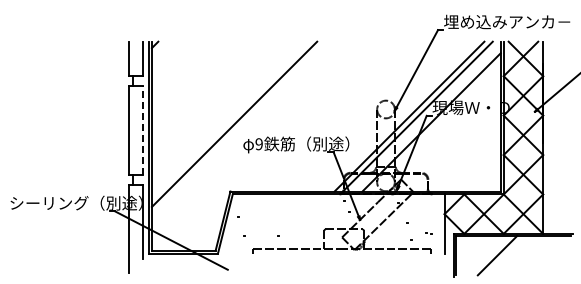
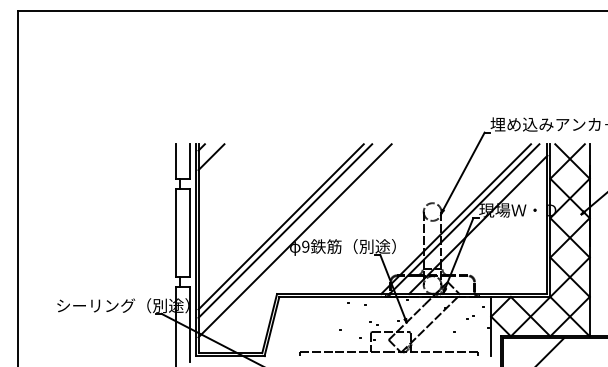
line: (164, 54) -> (211, 157), added
line: (238, 127) -> (285, 230), added
line: (142, 129) -> (189, 232), dashed -> solid
line: (247, 137) -> (294, 240), added

